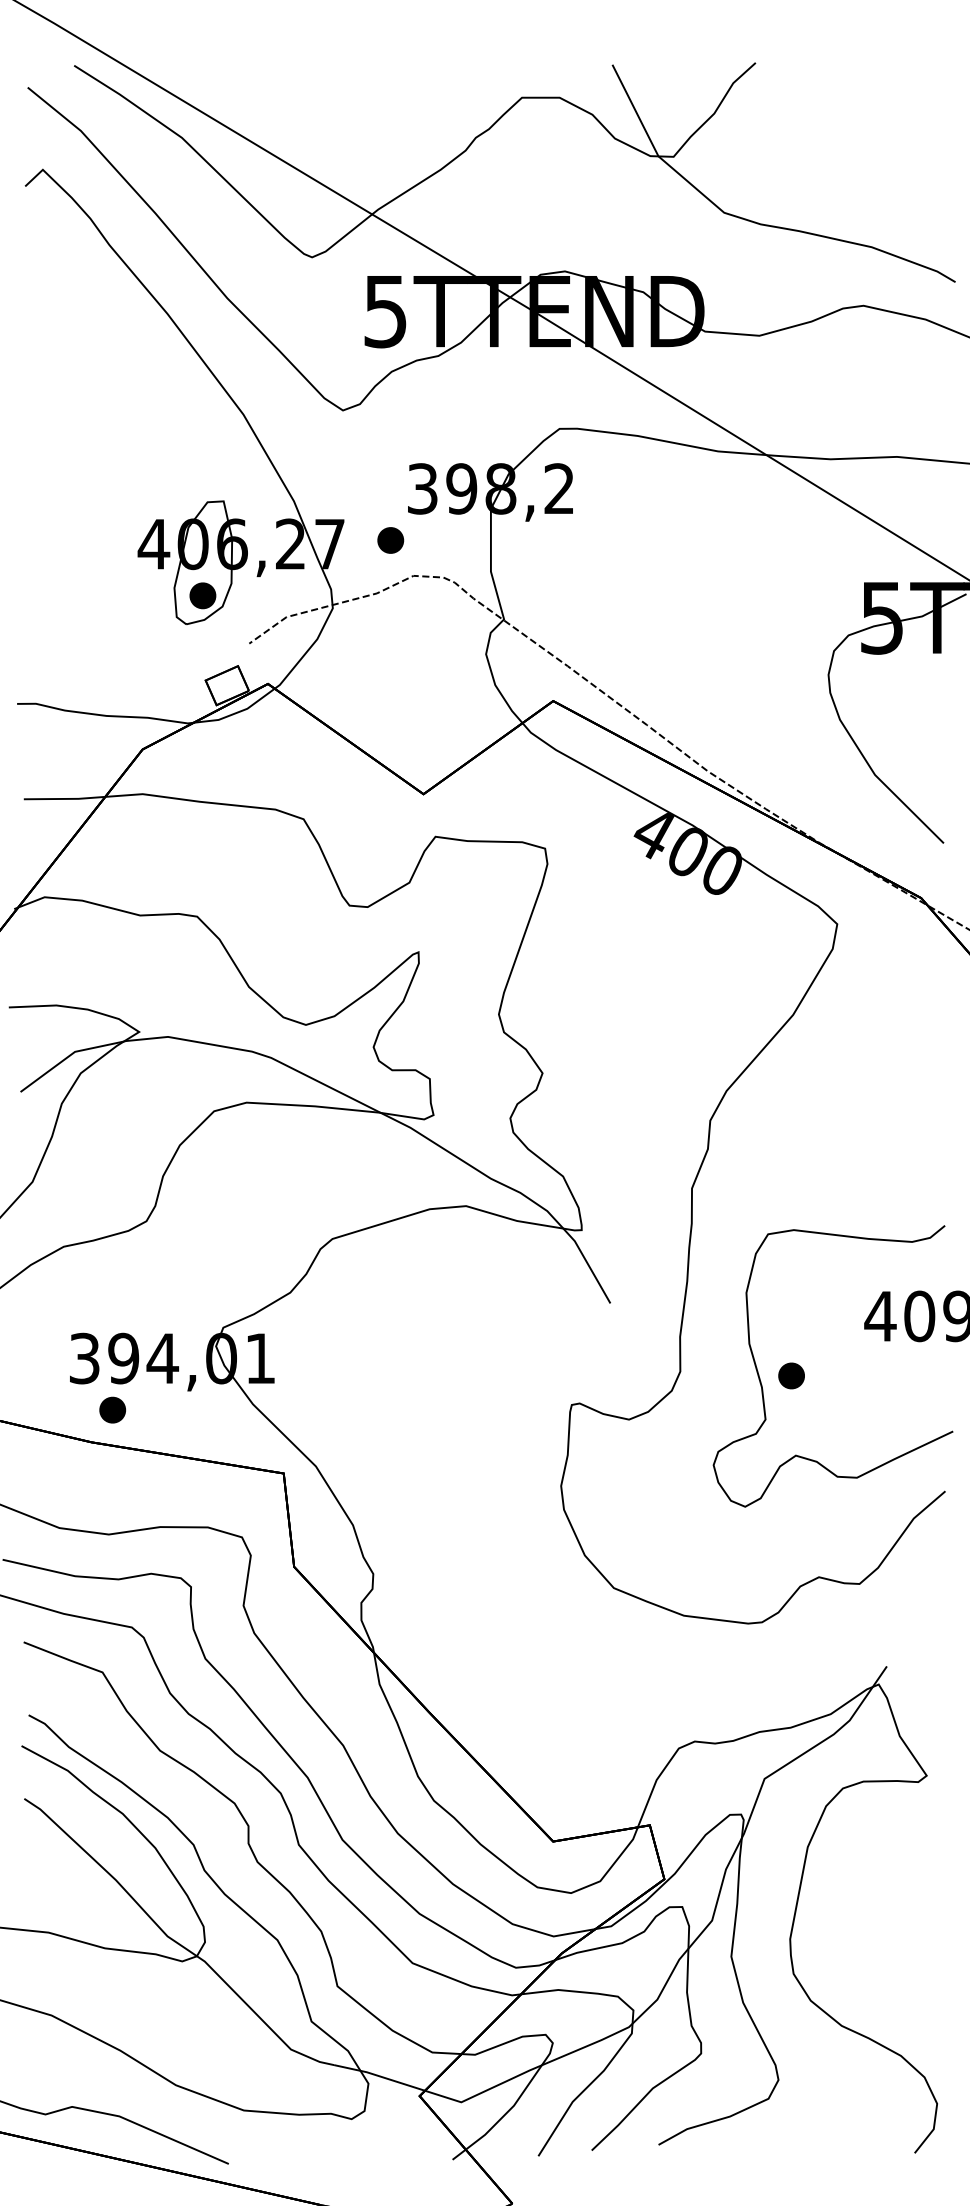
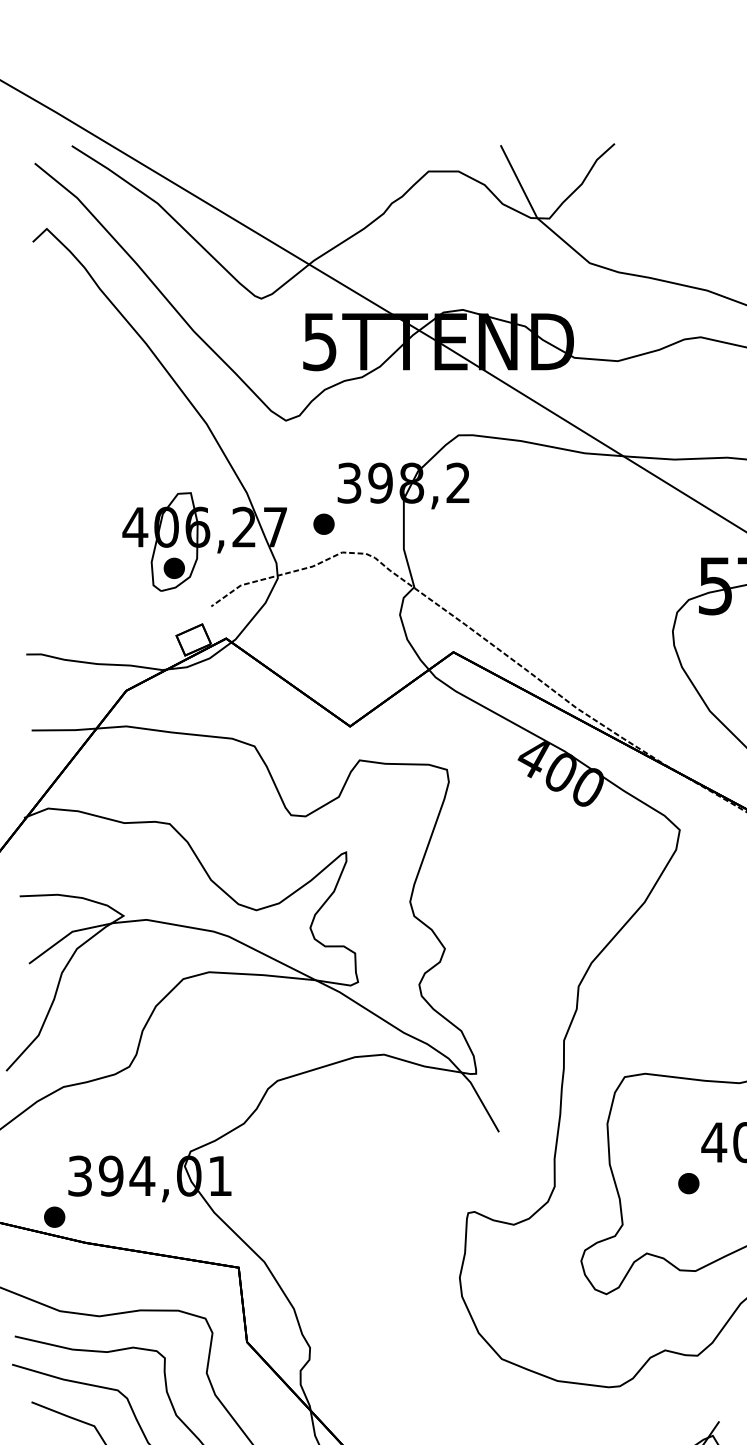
part: (791, 1375) -> (688, 1183), moved
part: (112, 1409) -> (54, 1216), moved

